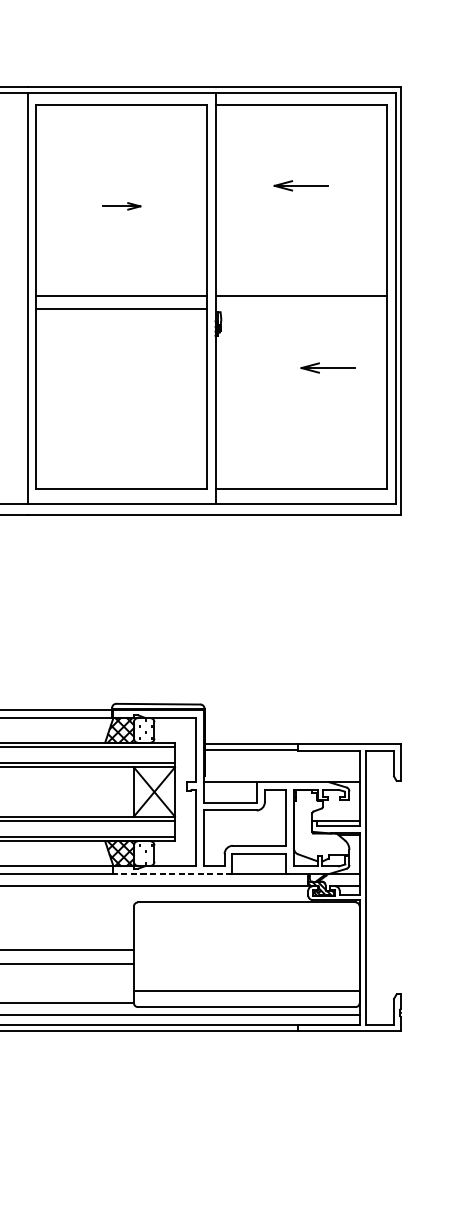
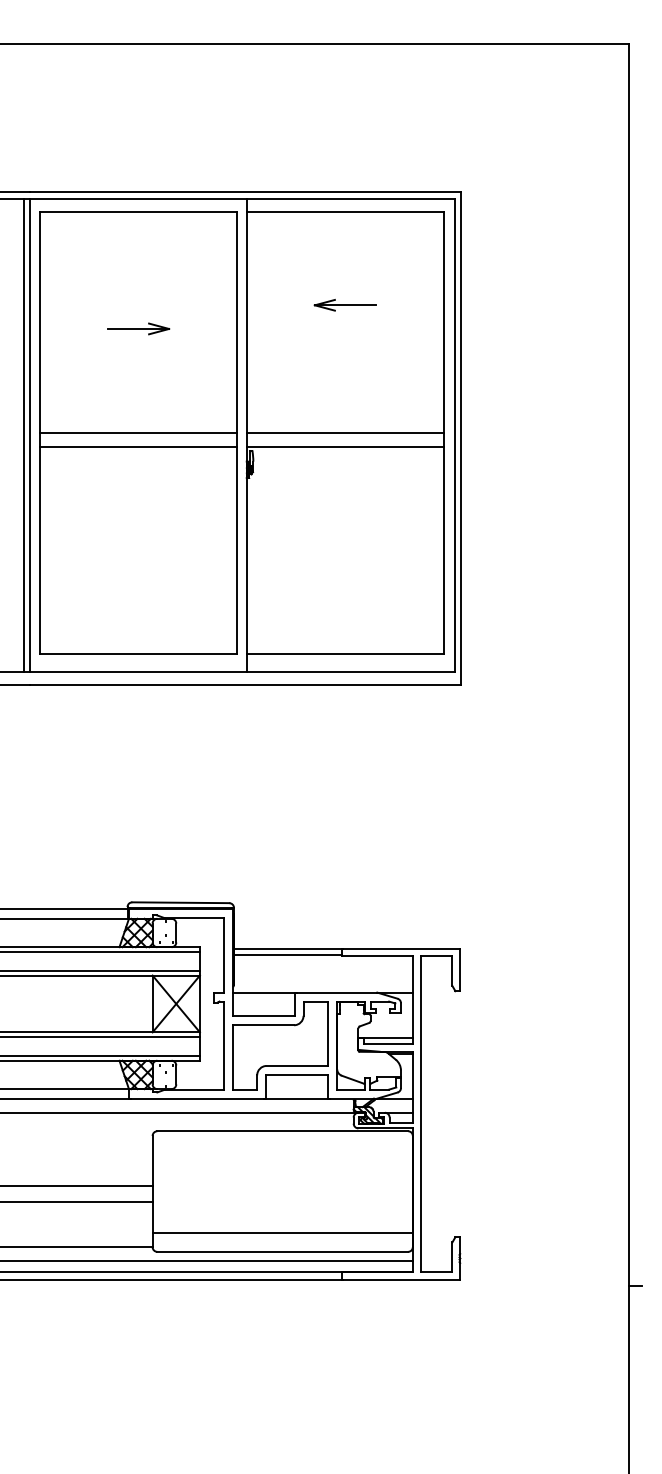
part: (121, 205) -> (138, 328), size x1.43
line: (22, 297) -> (24, 434), added
line: (301, 309) -> (345, 447), added
part: (327, 368) -> (375, 515), removed
line: (172, 874) -> (197, 1098), dashed -> solid

